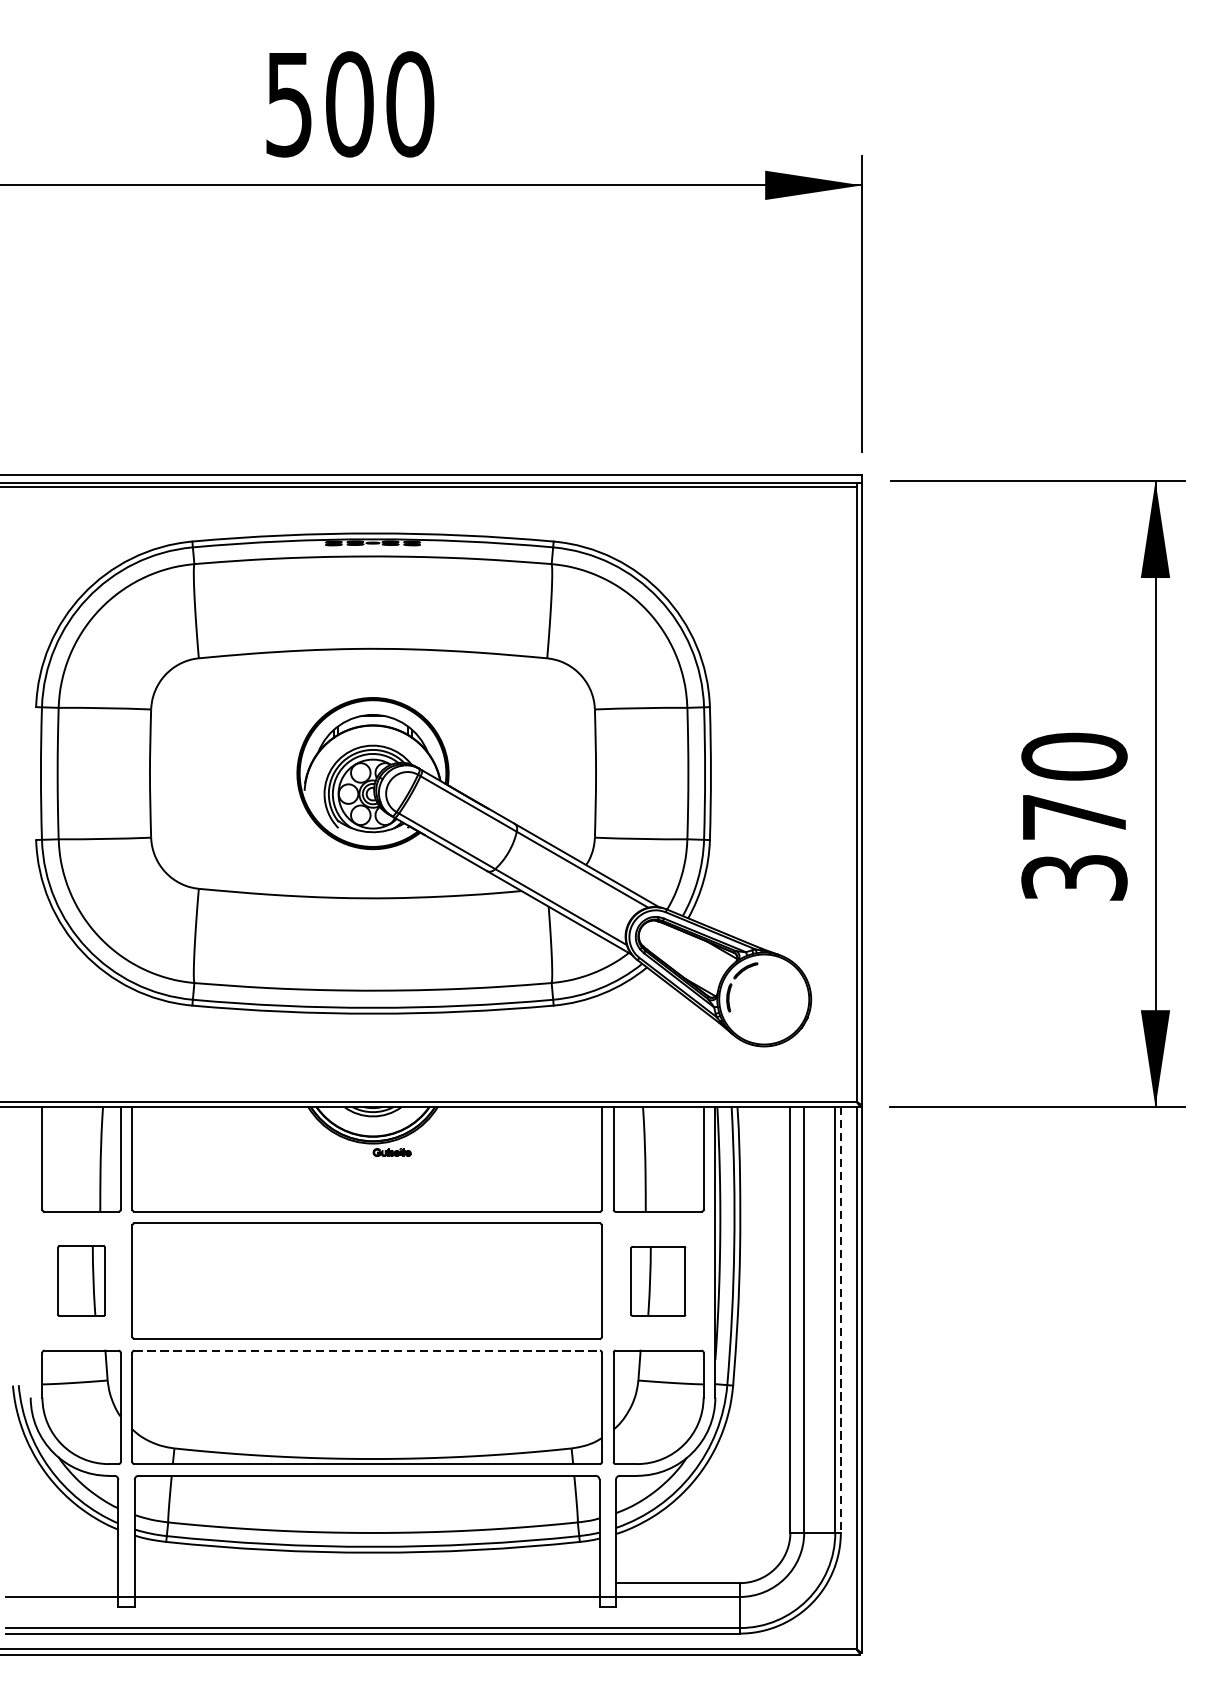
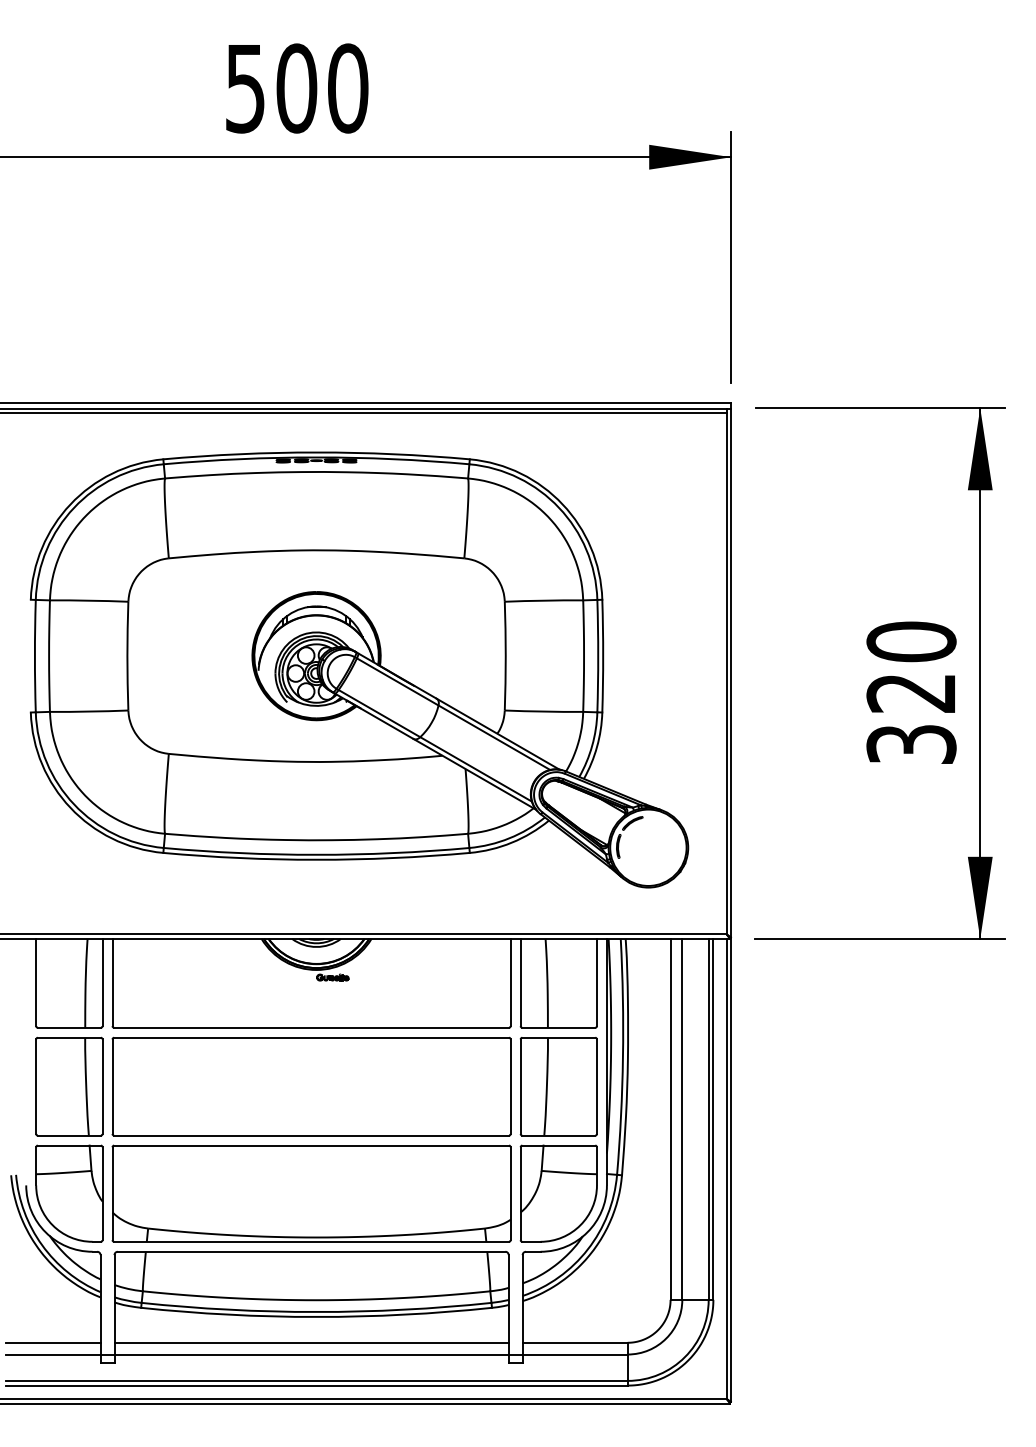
text: (1073, 817) -> (910, 693), 370 -> 320
part: (81, 1280) -> (69, 1086), size x1.67
part: (658, 1280) -> (558, 1086), size x1.67
line: (840, 1319) -> (713, 1119), dashed -> solid
line: (368, 1350) -> (312, 1145), dashed -> solid
line: (61, 1582) -> (52, 1342), added
line: (367, 1582) -> (311, 1342), added

